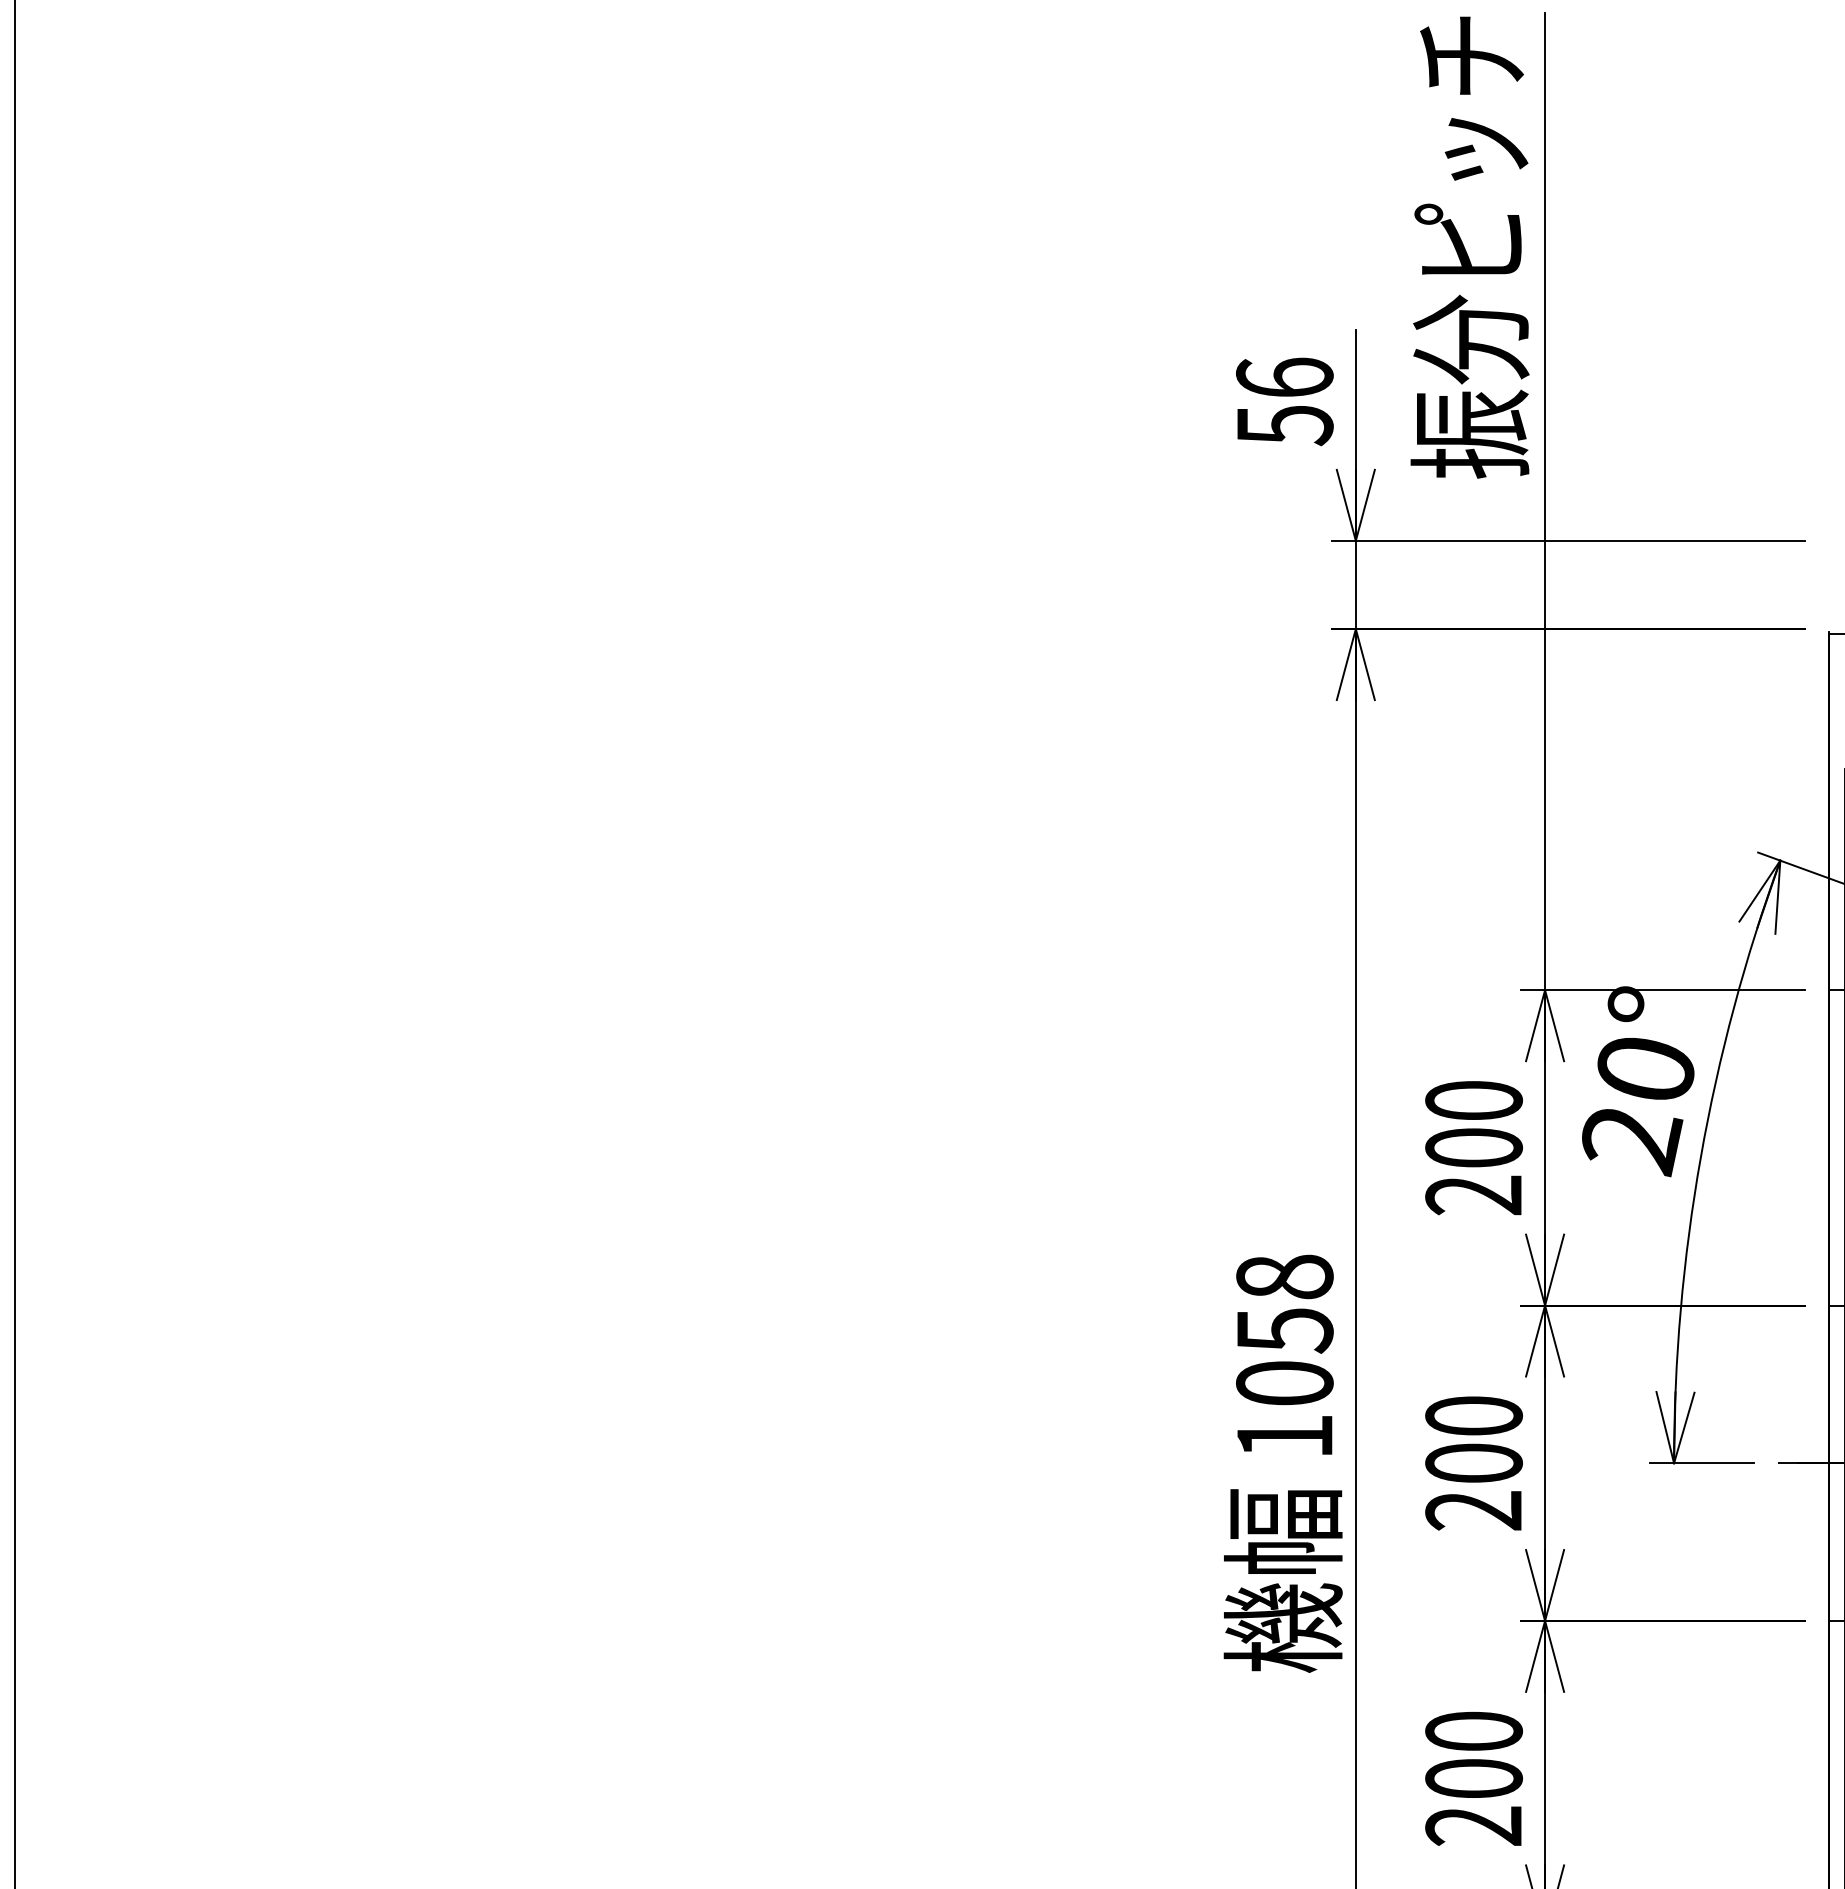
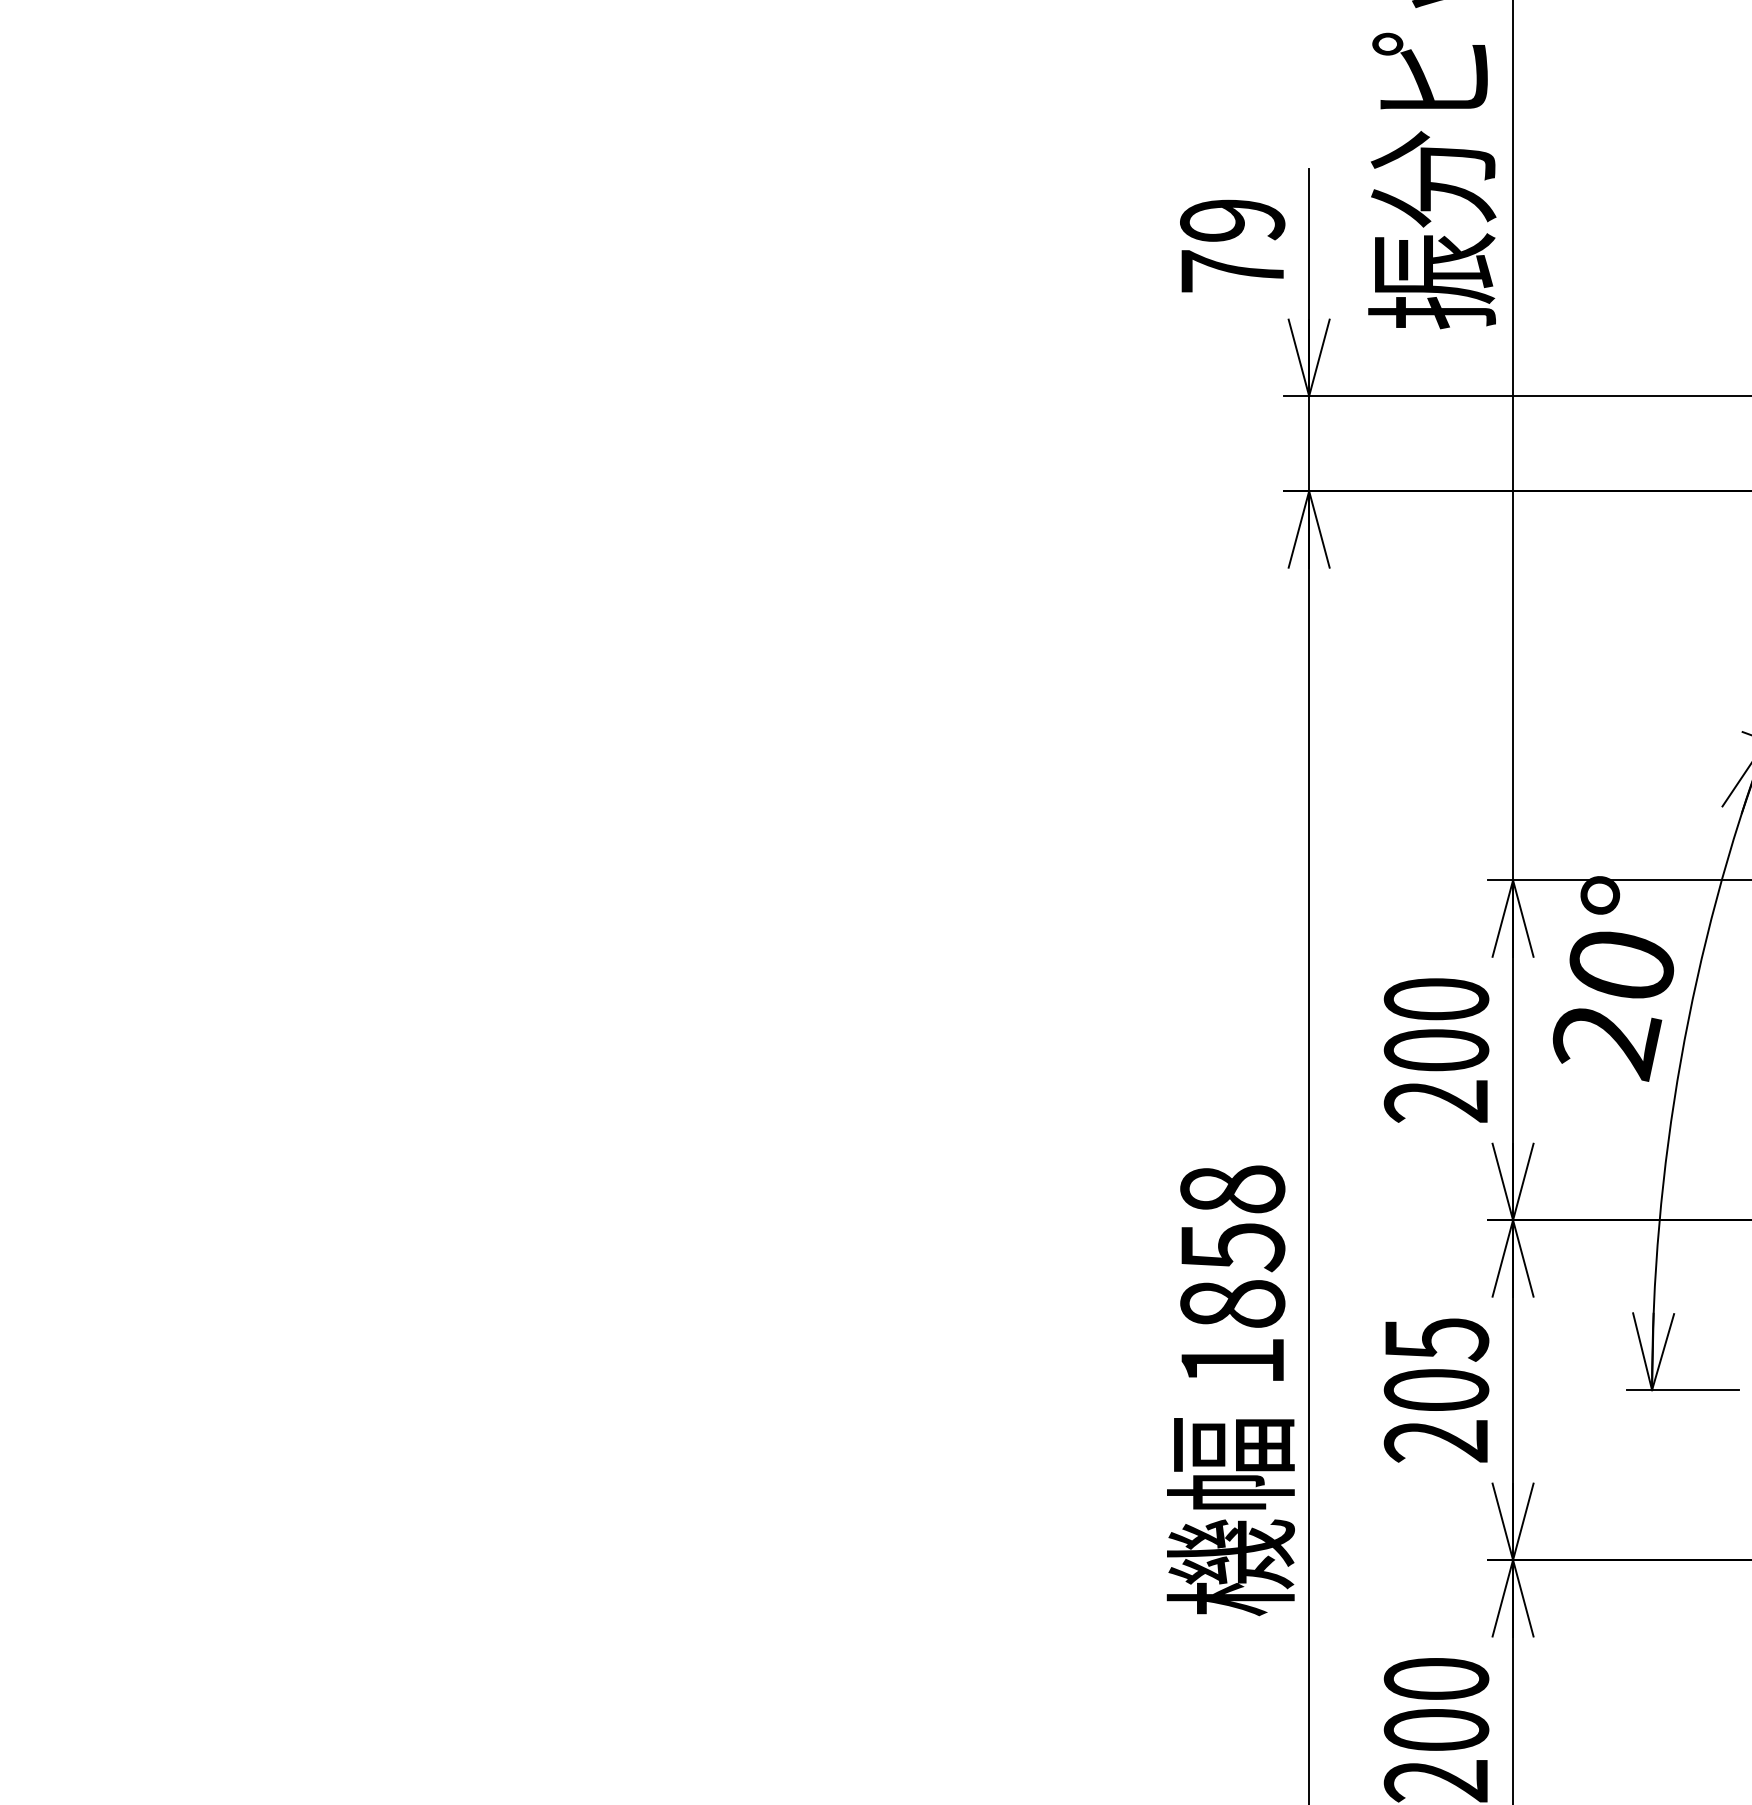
text: (1284, 401) -> (1232, 245), 56 -> 79
text: (1284, 1383) -> (1232, 1304), 1058 -> 1858
text: (1473, 1416) -> (1435, 1339), 200 -> 205

